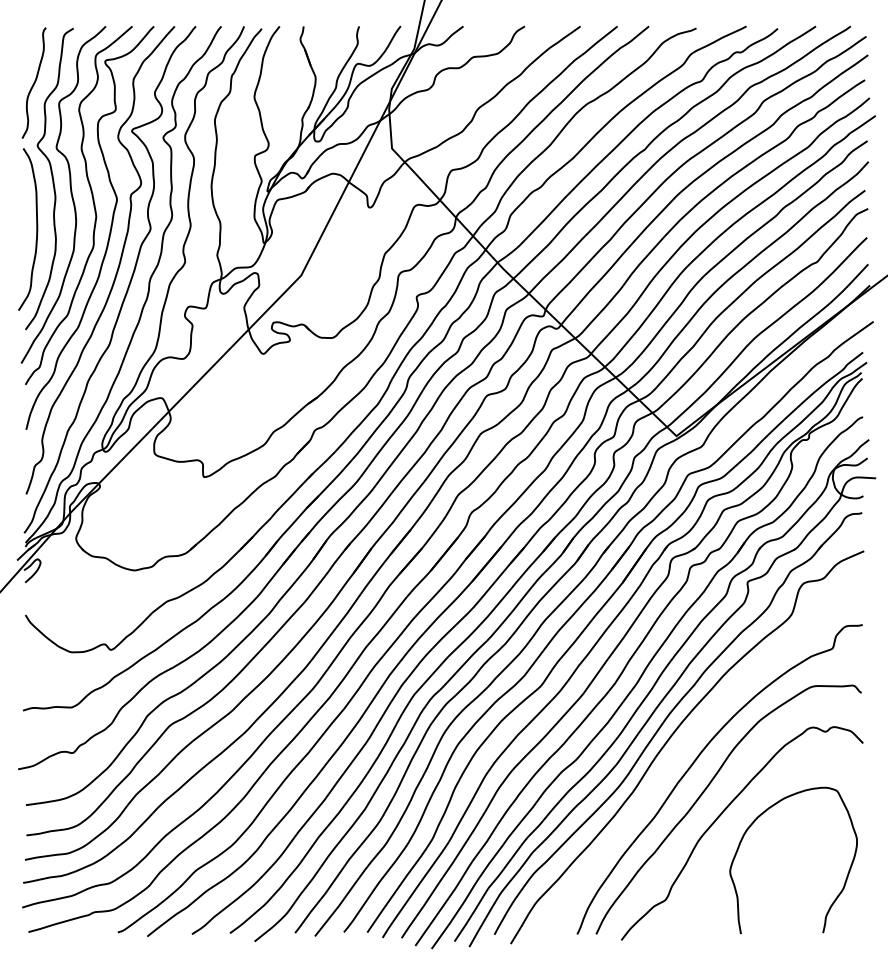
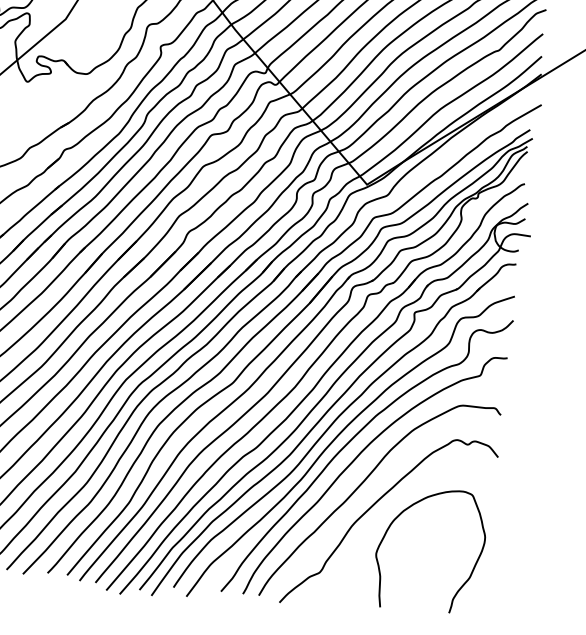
curve: (687, 741) -> (351, 441), added

